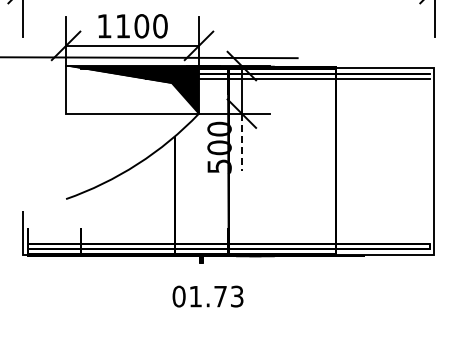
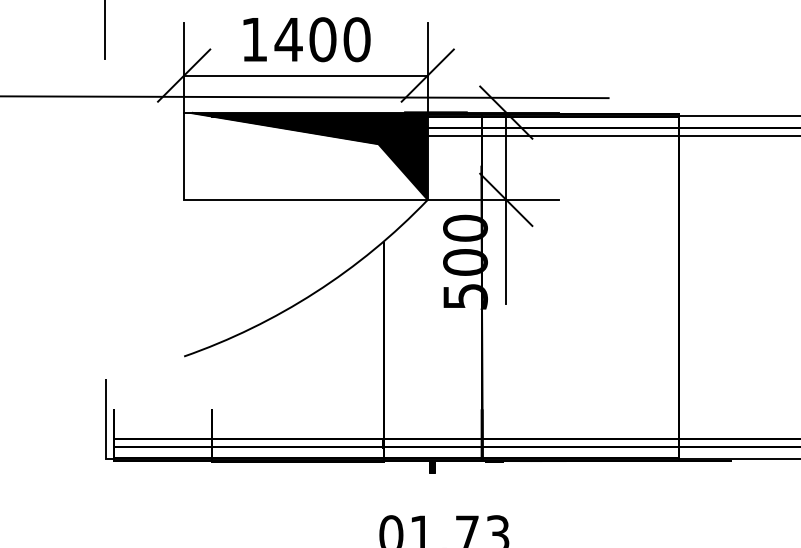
text: (122, 26) -> (287, 40), 1100 -> 1400
line: (241, 142) -> (505, 252), dashed -> solid

